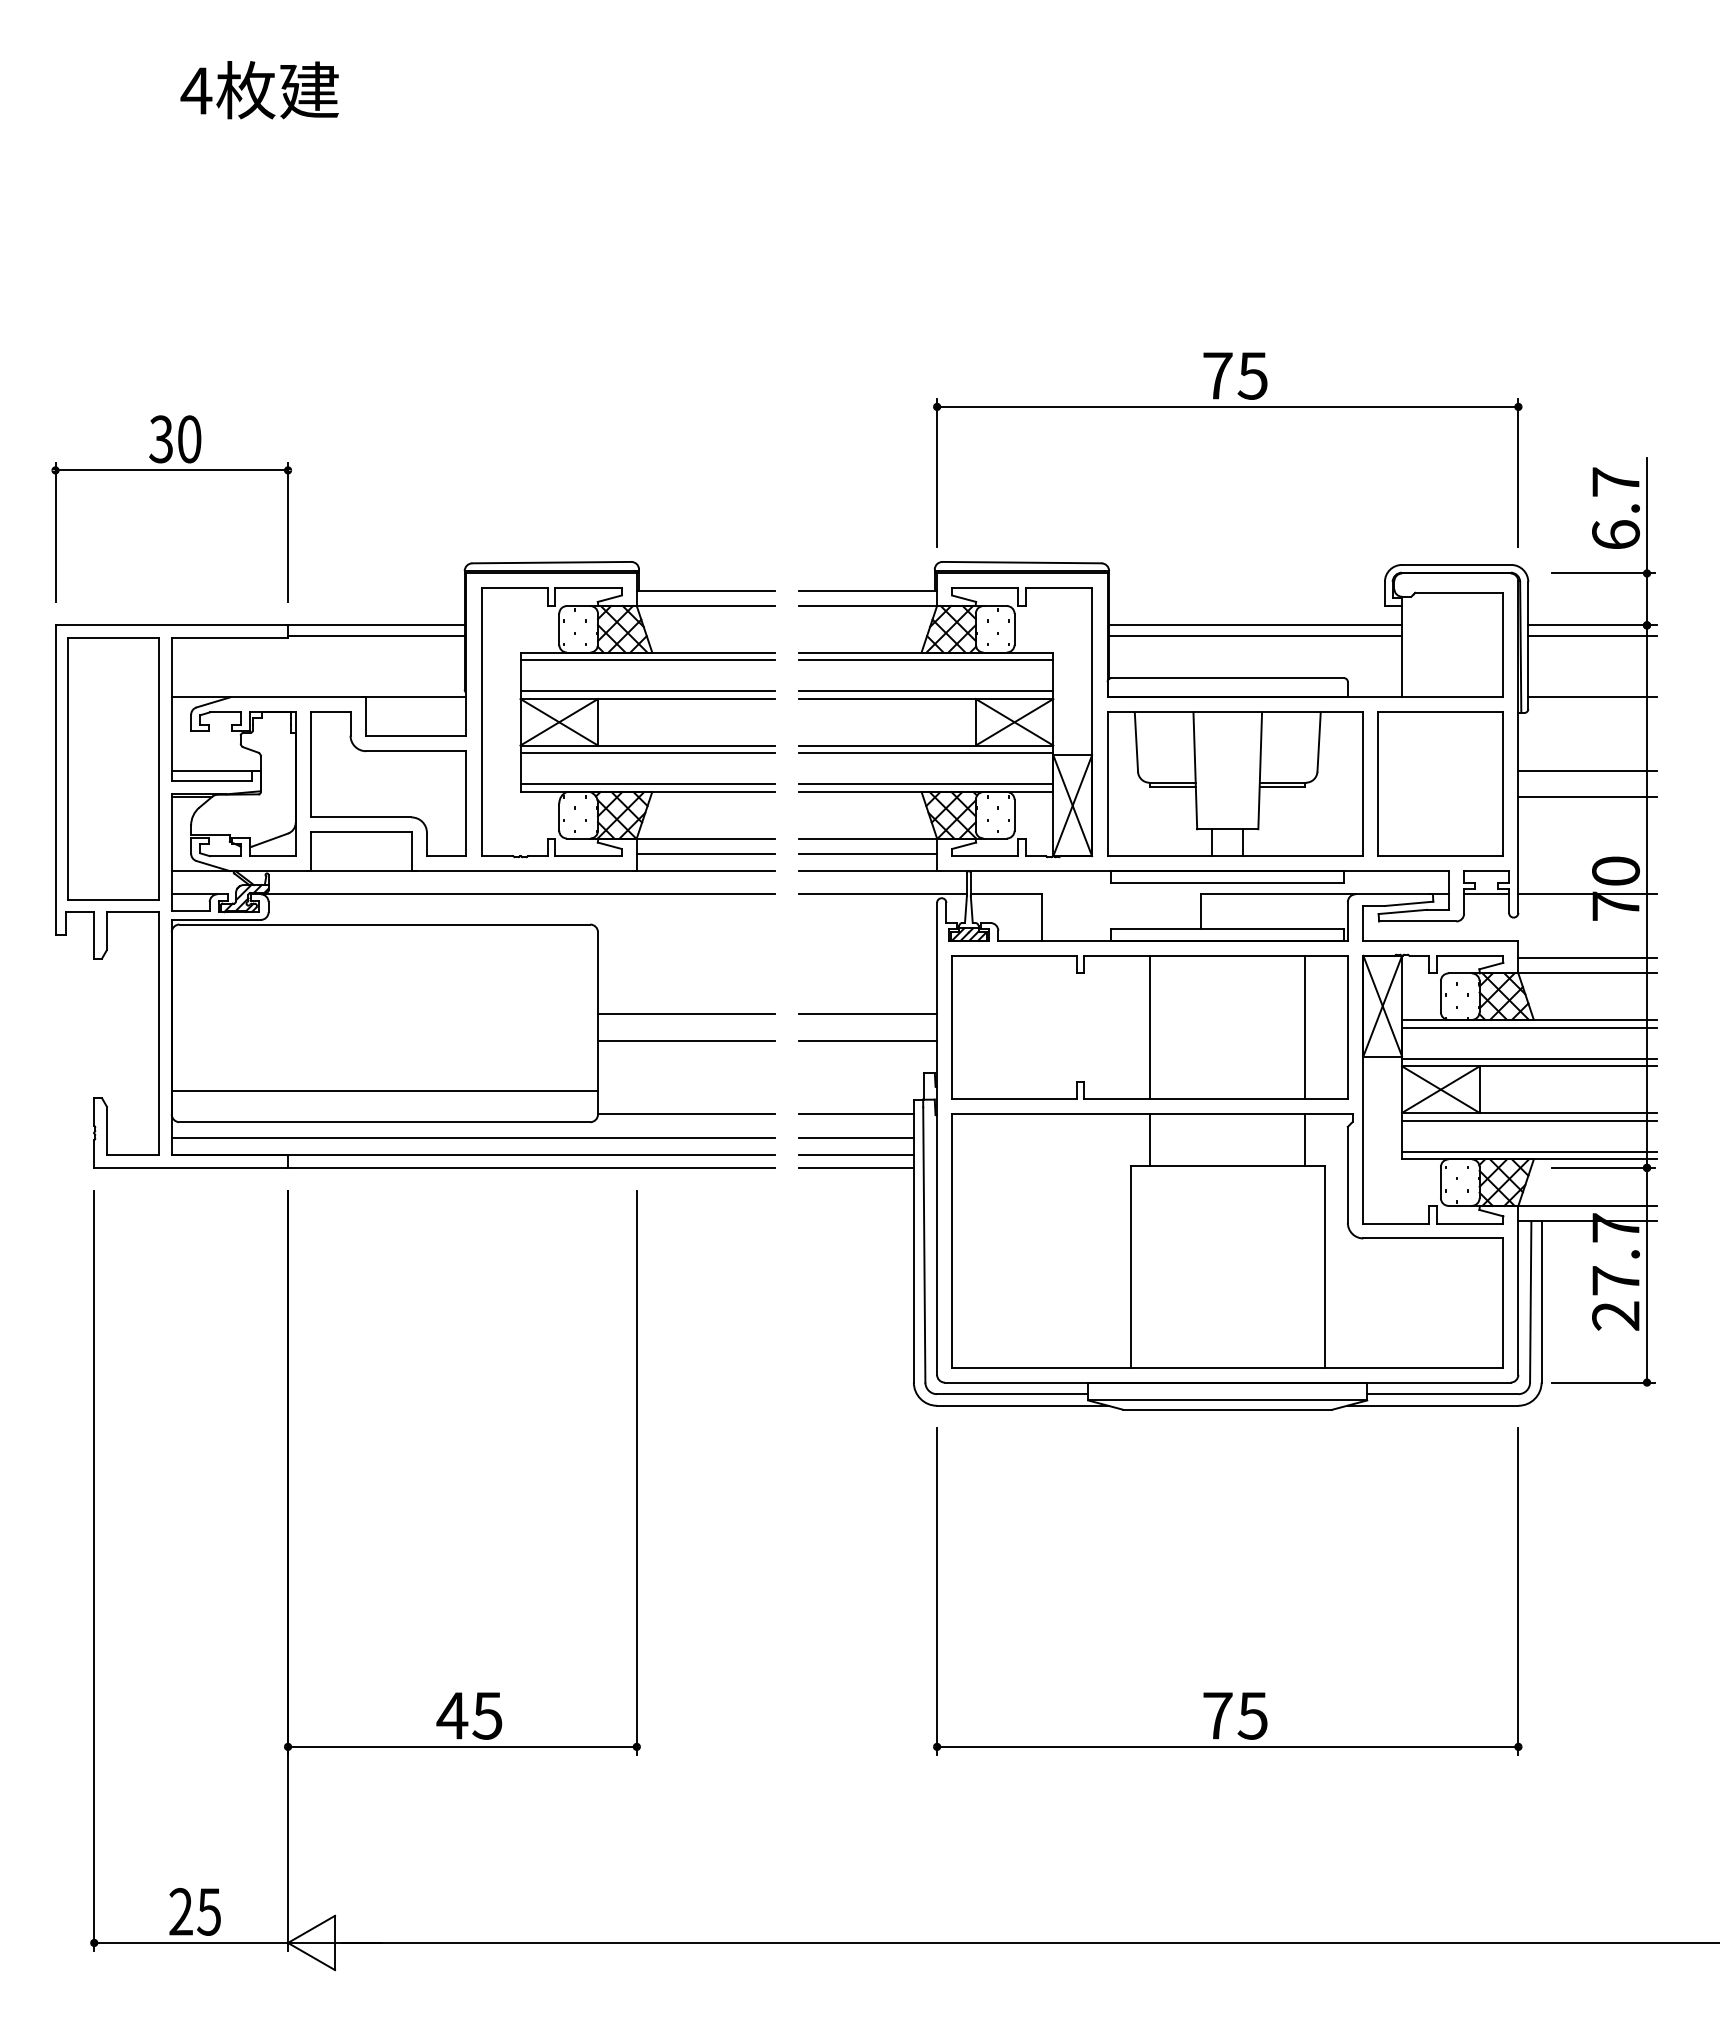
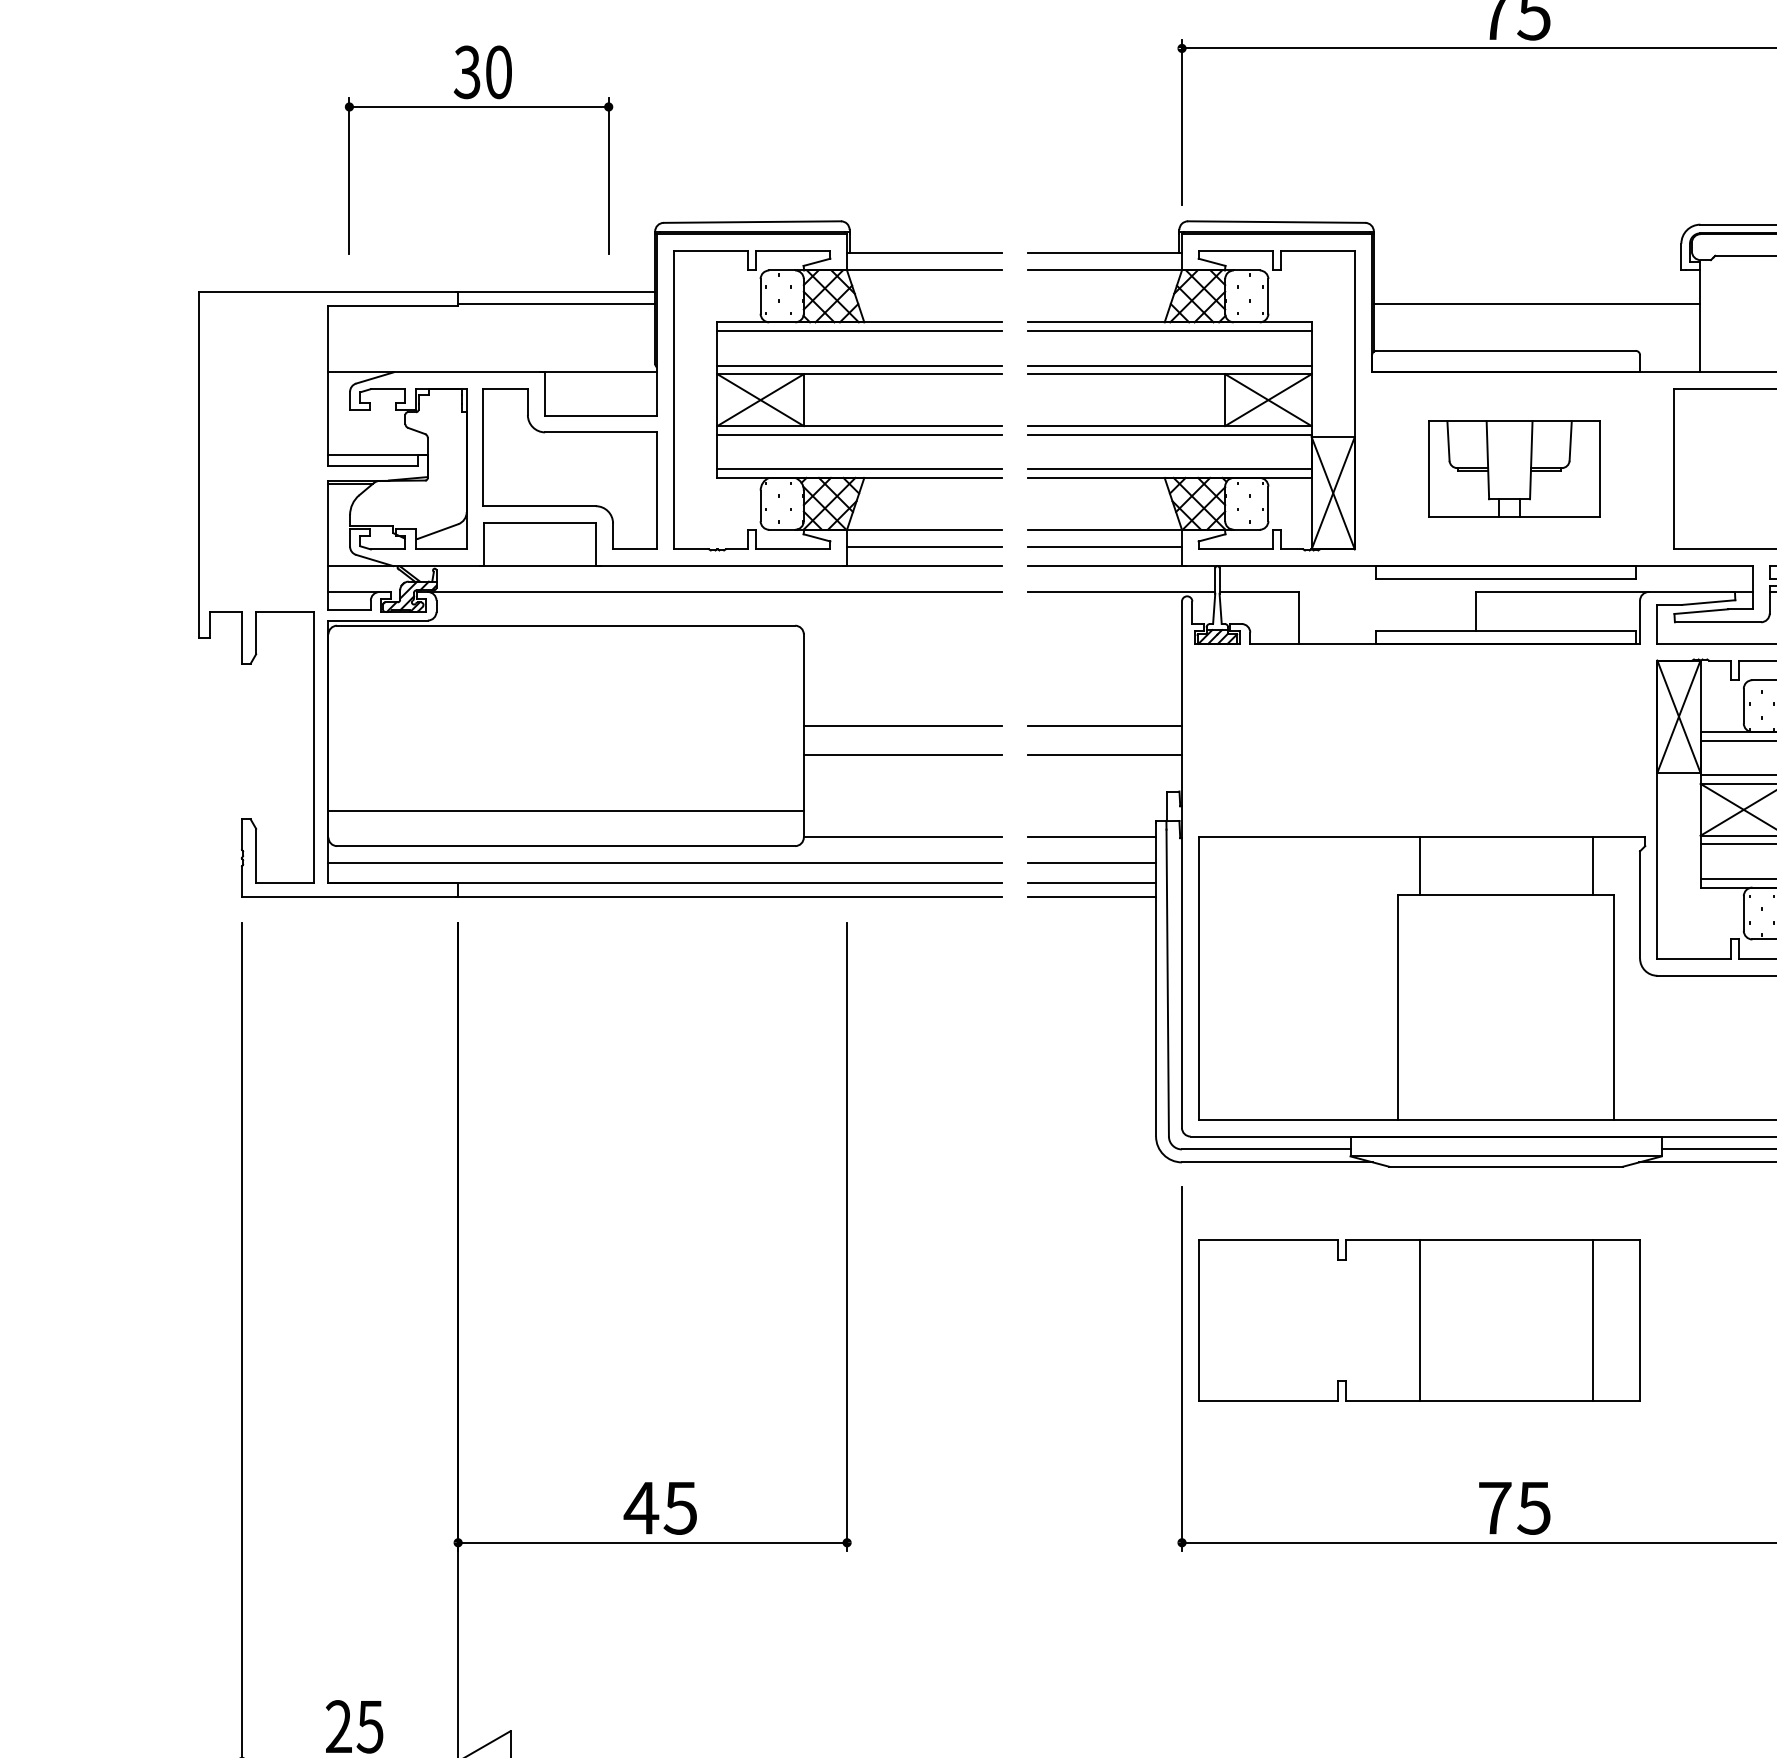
part: (171, 470) -> (478, 107), moved
line: (1255, 625) -> (1537, 292), removed
part: (113, 768) -> (263, 451), removed
part: (1235, 783) -> (1514, 468), size x0.6
part: (1149, 1027) -> (1418, 1320), moved

